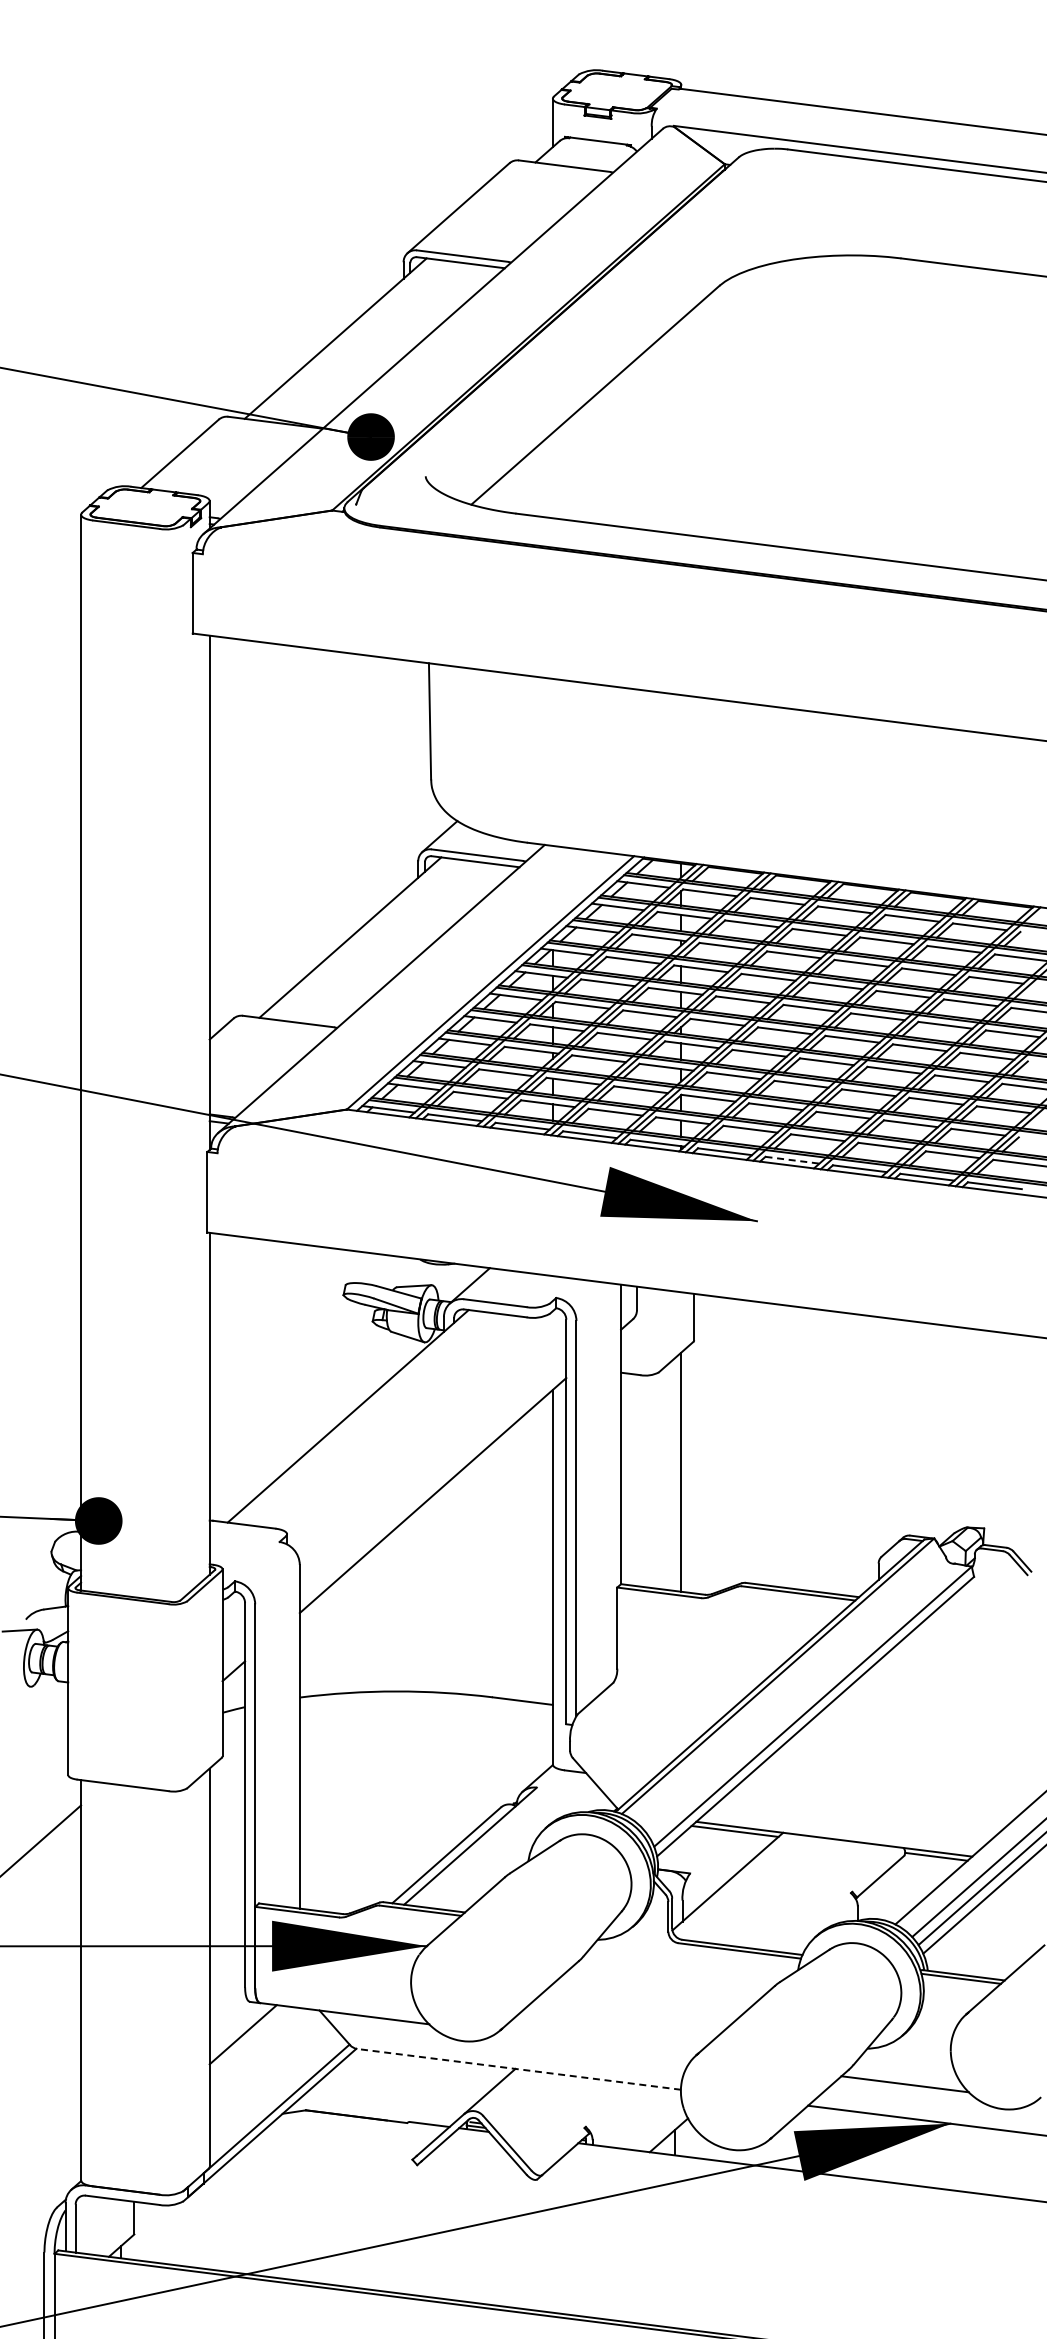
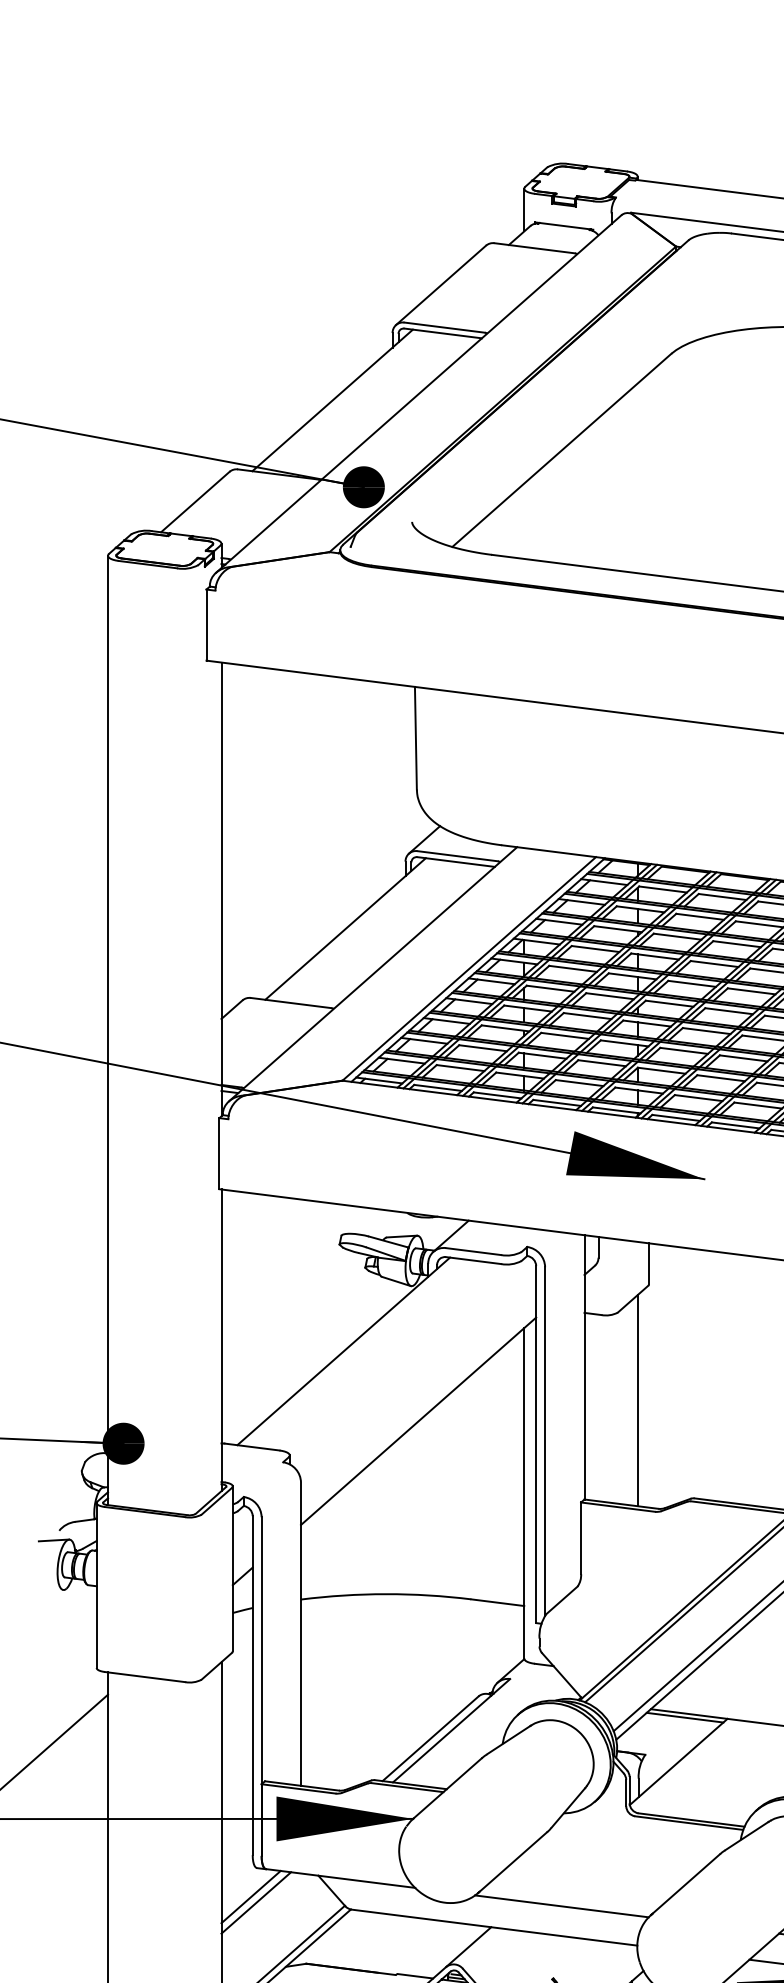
line: (792, 1160) -> (735, 1125), dashed -> solid
line: (248, 2041) -> (255, 1903), added
line: (595, 2044) -> (561, 1905), added
line: (518, 2069) -> (493, 1927), dashed -> solid

